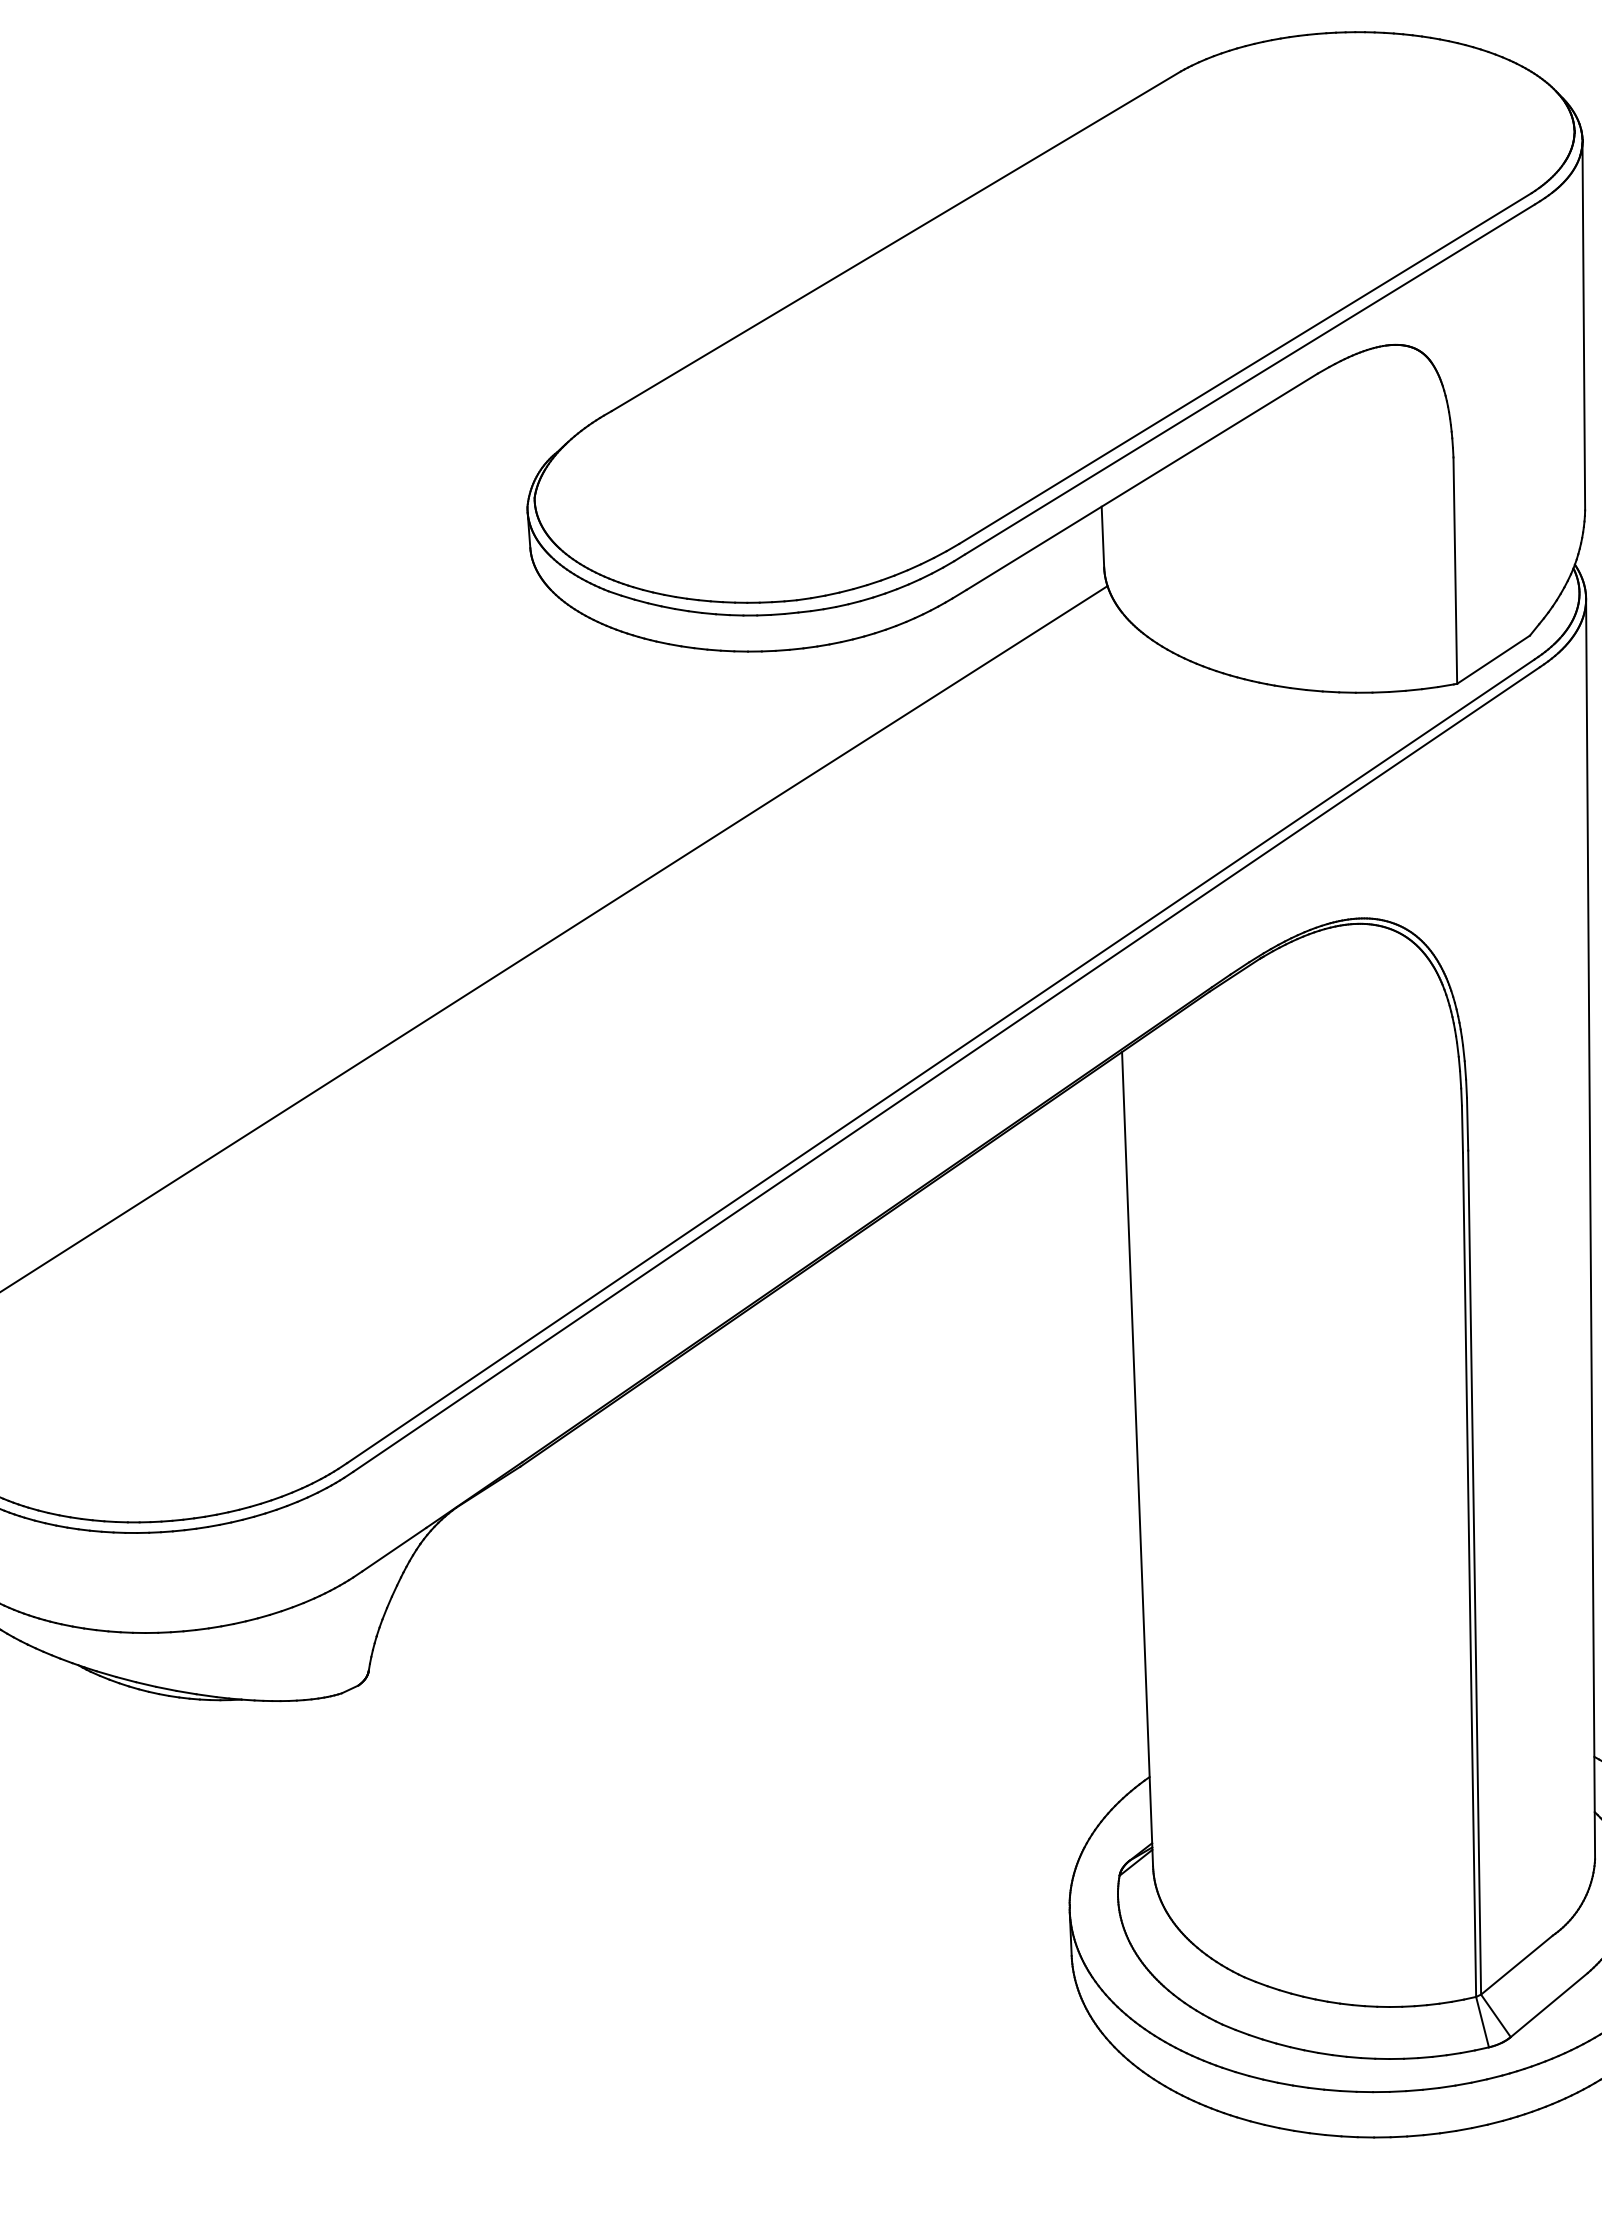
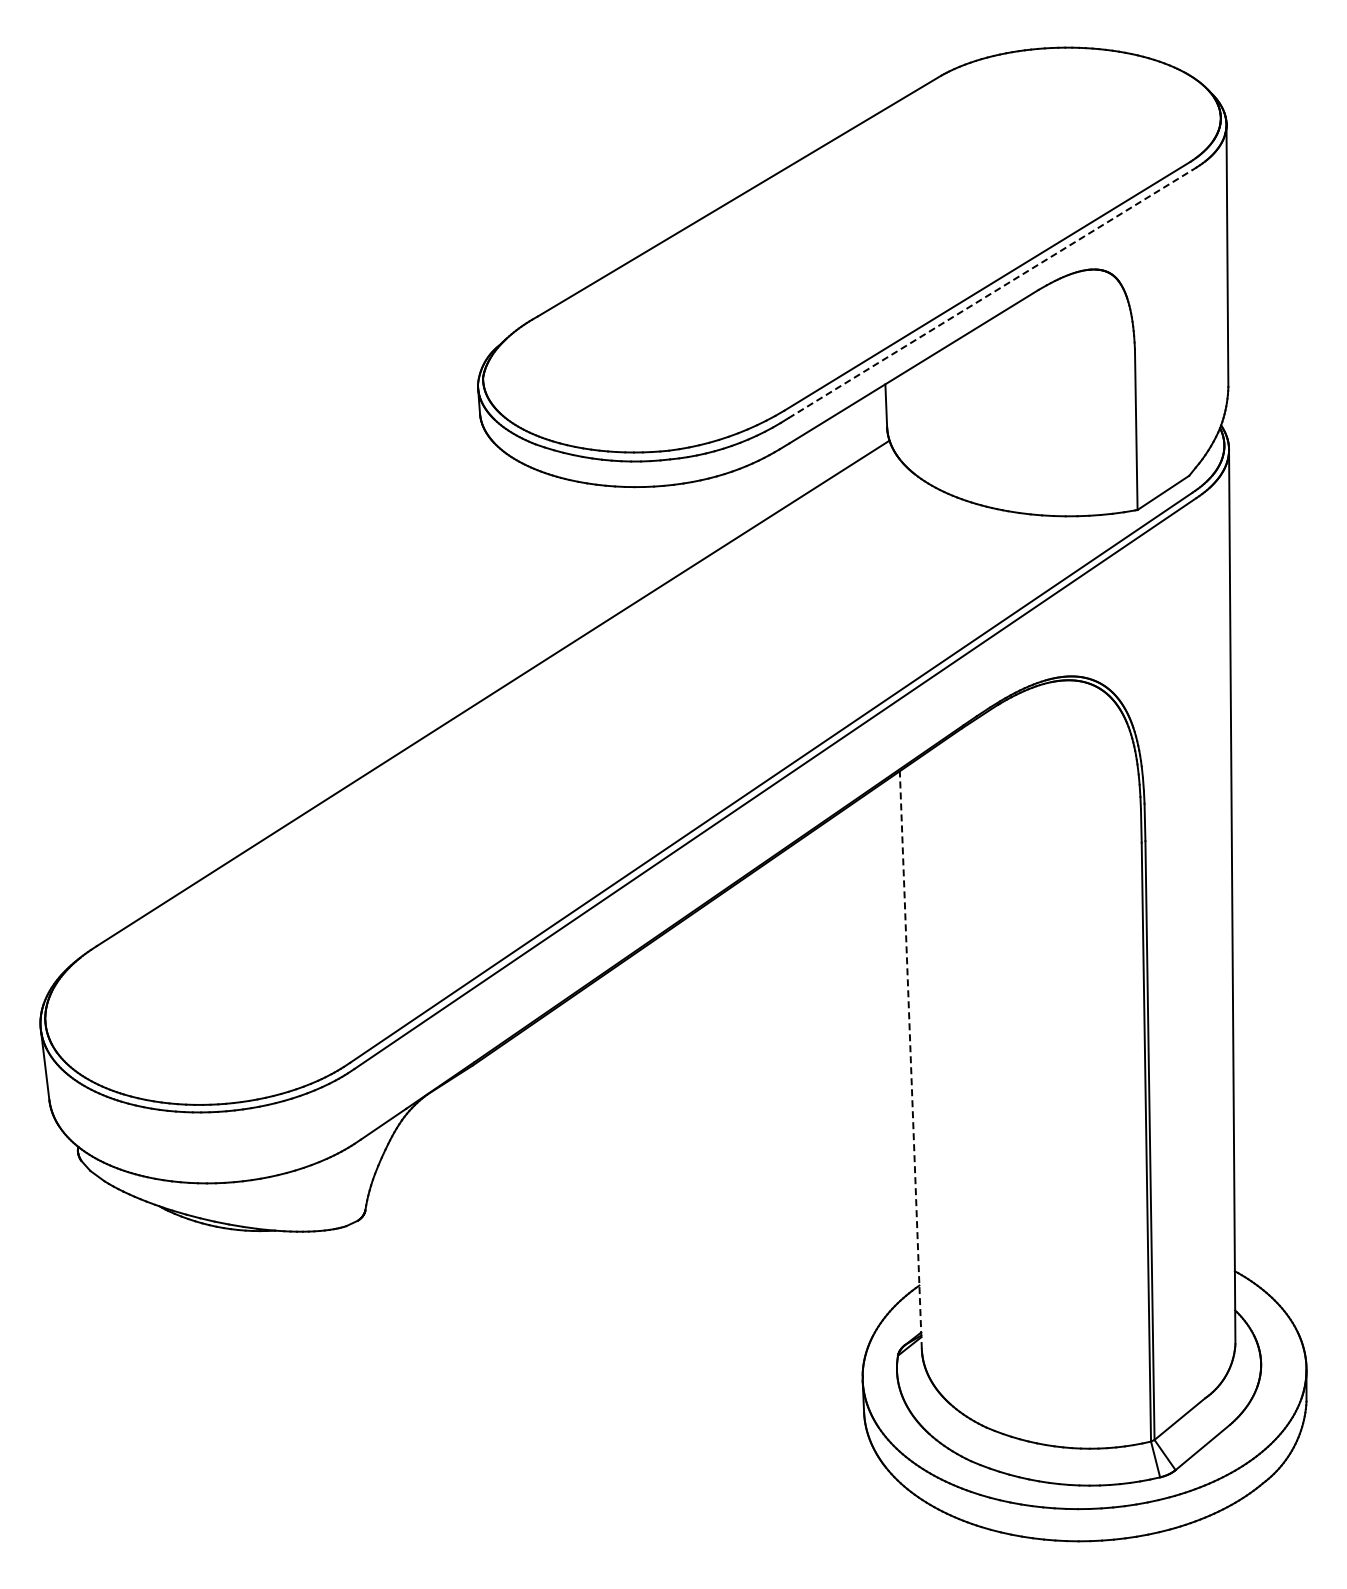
line: (1251, 378) -> (991, 293), solid -> dashed
line: (1137, 1458) -> (910, 1059), solid -> dashed

